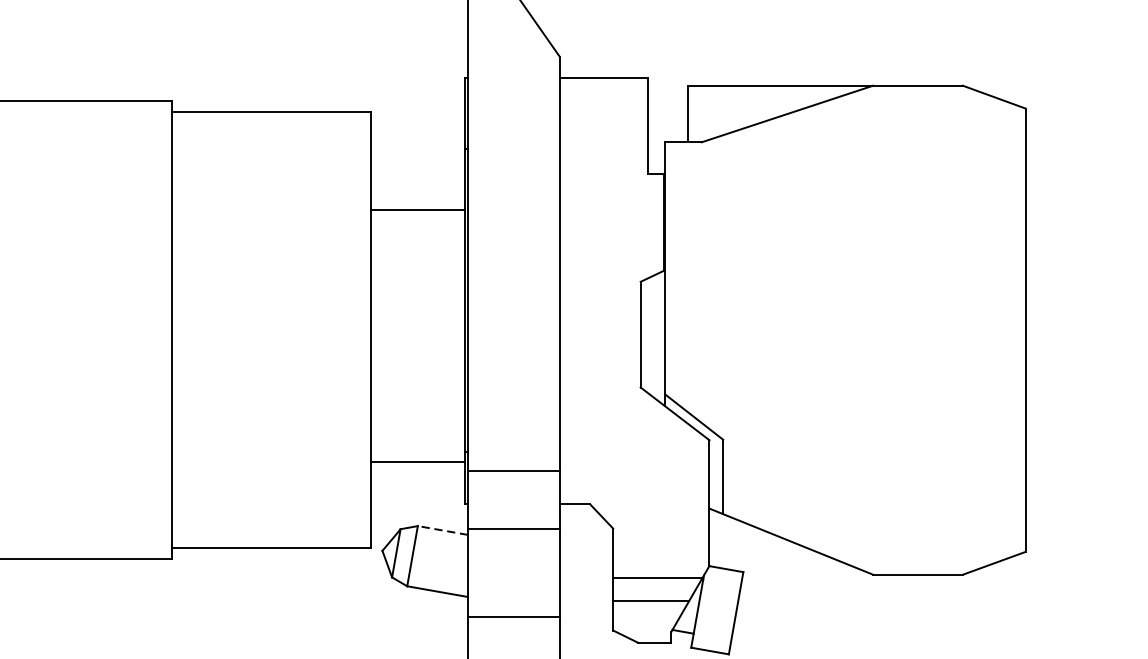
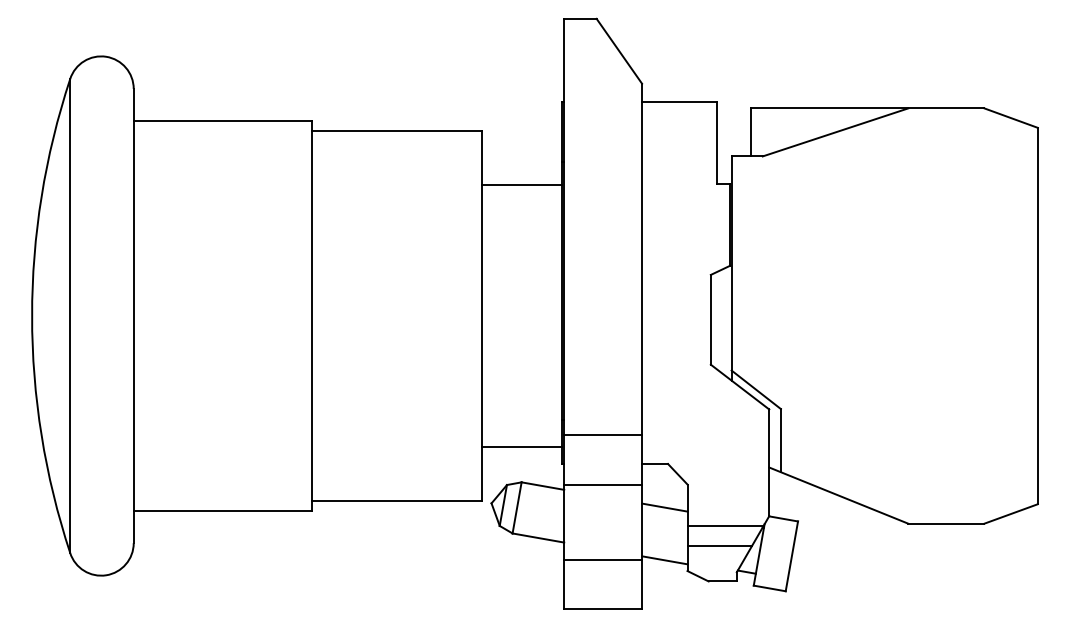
line: (417, 209) -> (521, 184), moved
line: (417, 462) -> (521, 447), moved
line: (442, 530) -> (542, 486), dashed -> solid
line: (586, 555) -> (664, 507), added
line: (586, 618) -> (664, 560), added

